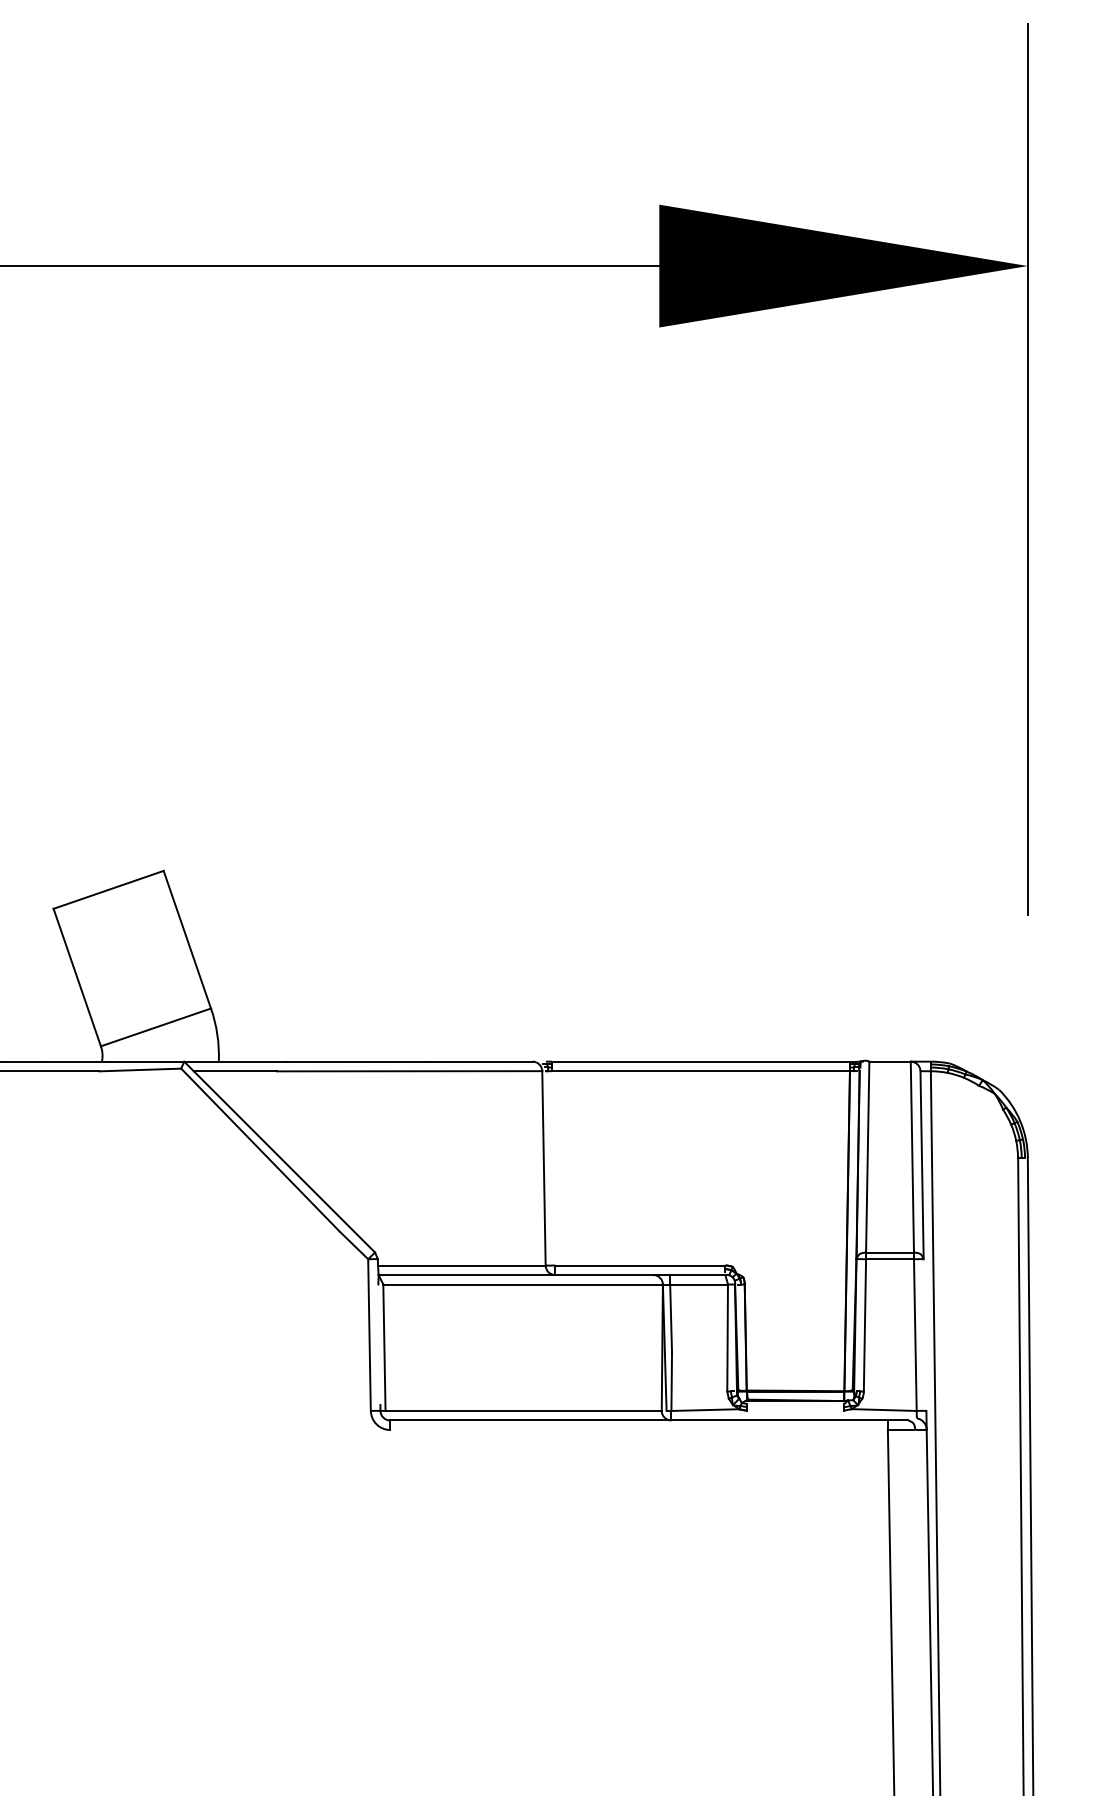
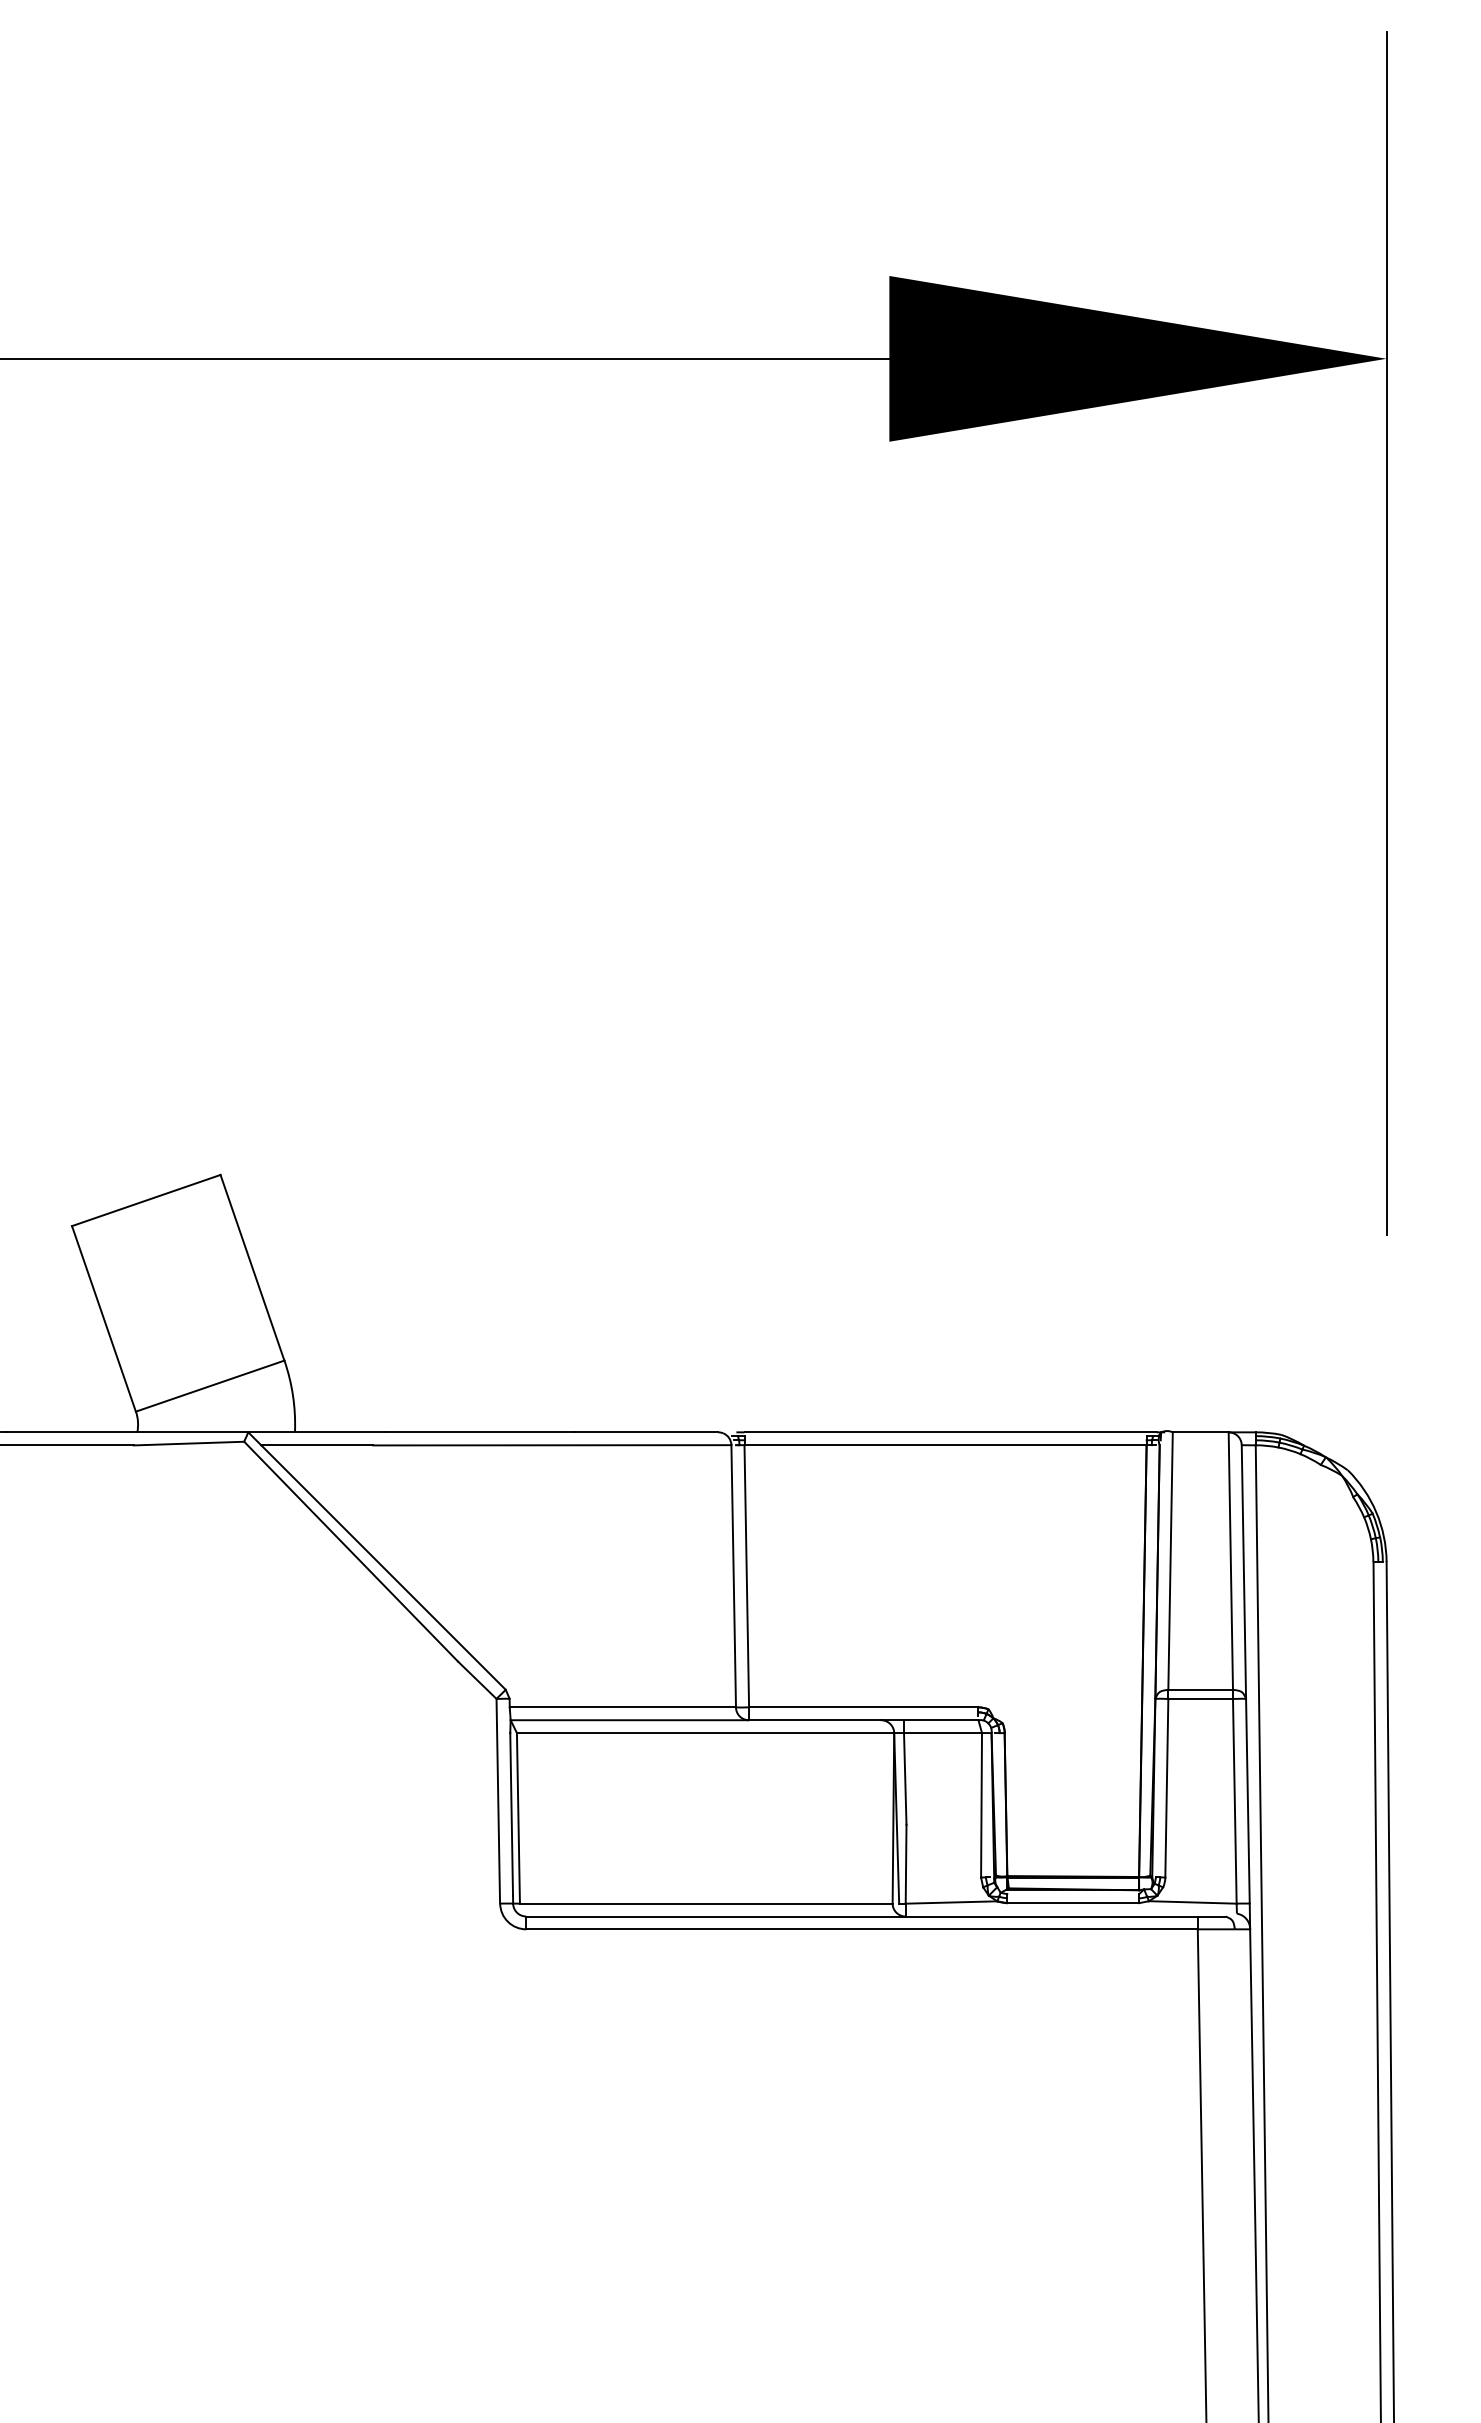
line: (553, 1168) -> (746, 1576), added
line: (924, 1334) -> (1247, 1800), added
line: (379, 1344) -> (511, 1814), added
line: (795, 1410) -> (1073, 1903), added
line: (638, 1430) -> (861, 1929), added

